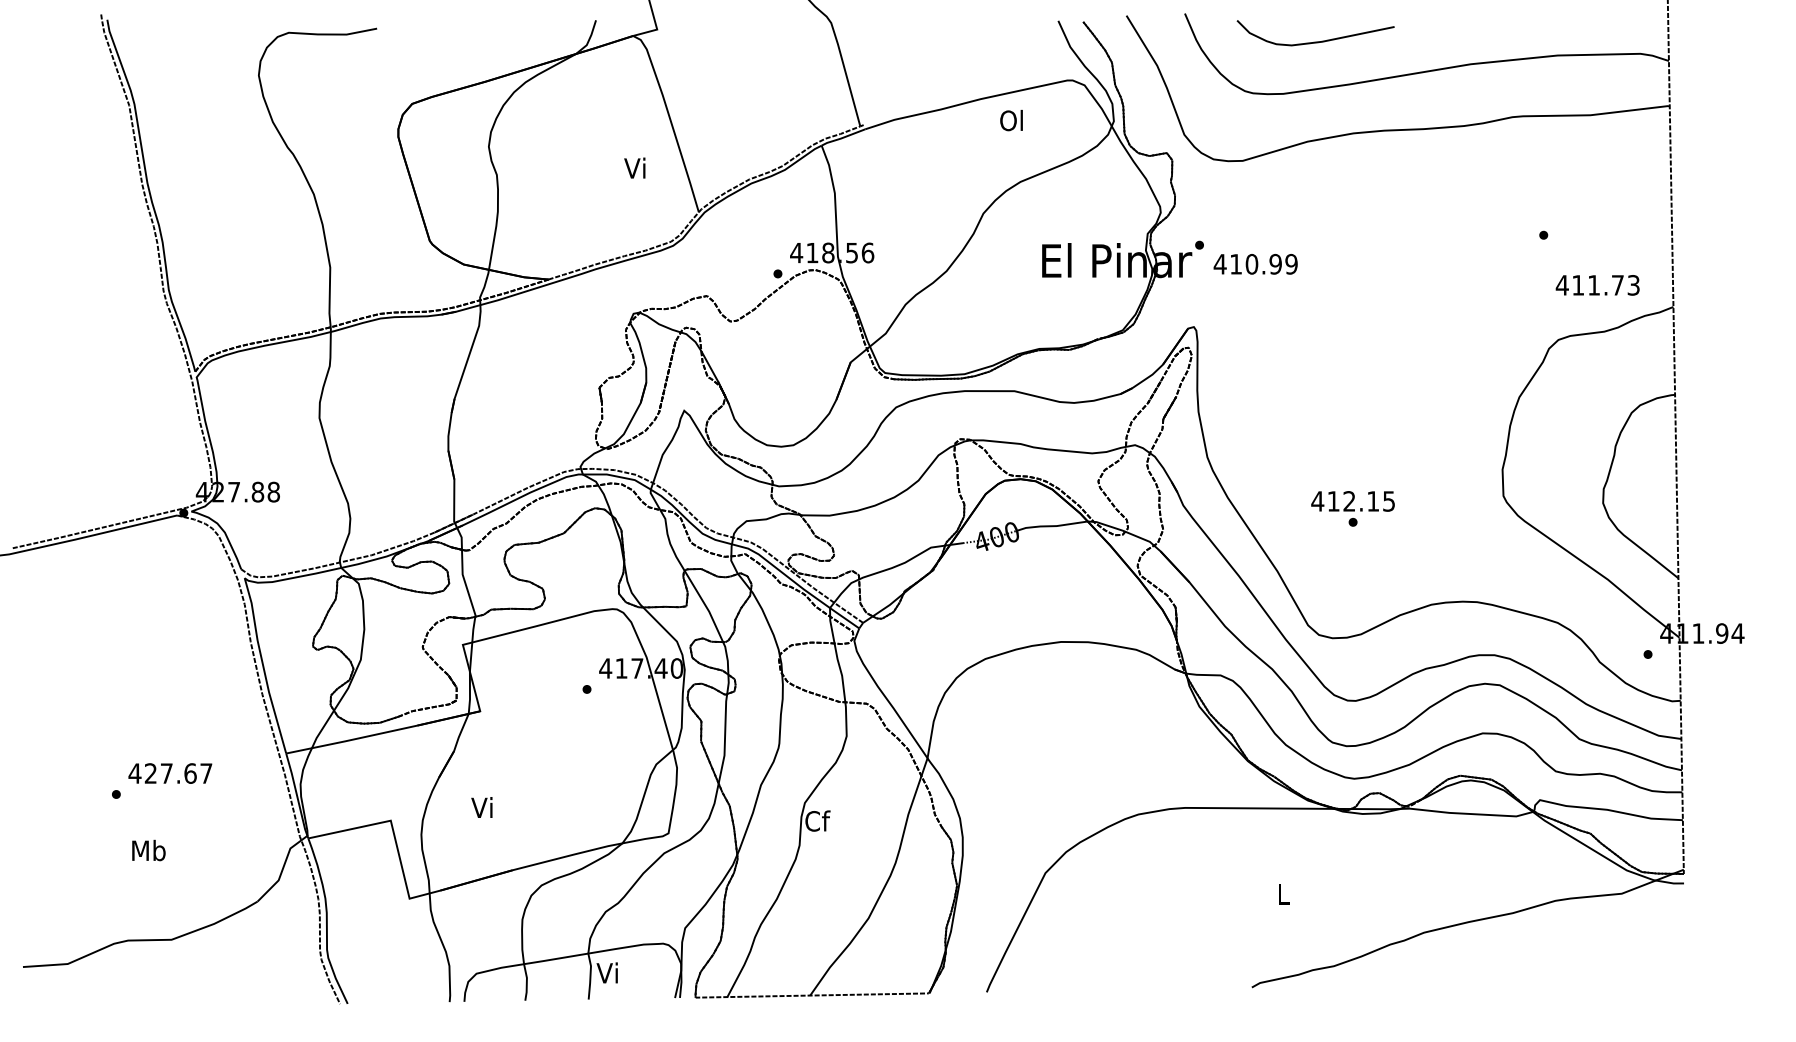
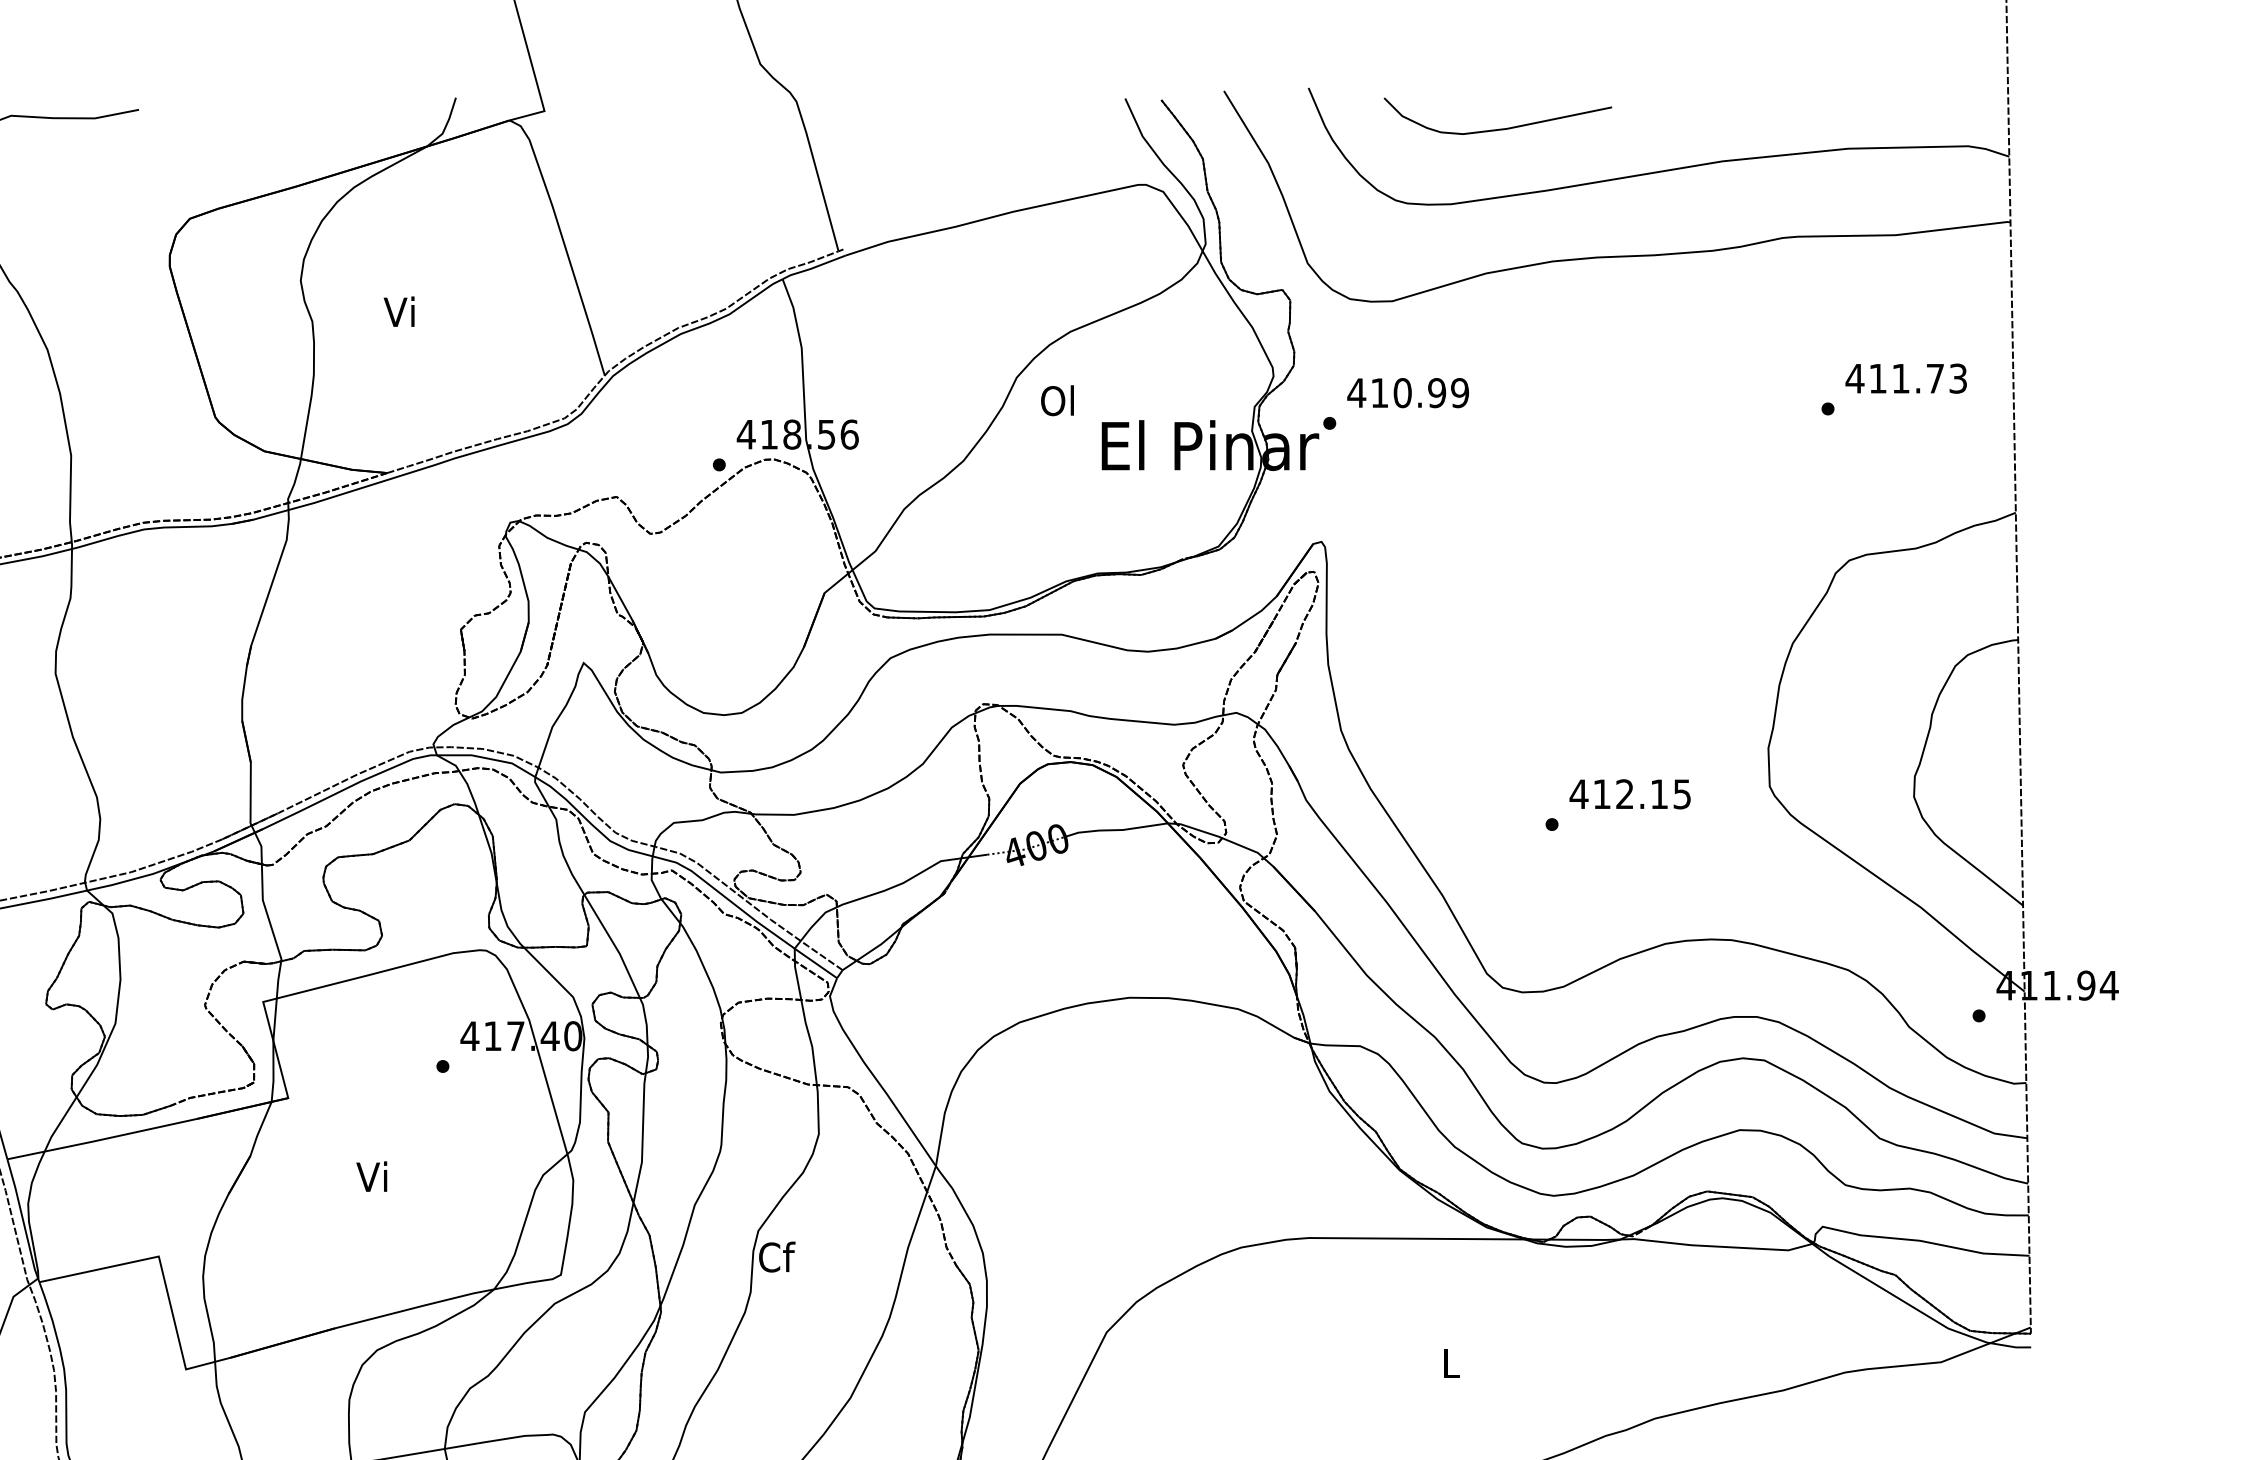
text: (1011, 120) -> (1057, 400), moved
text: (634, 167) -> (398, 310), moved
text: (1255, 264) -> (1407, 393), moved
text: (1597, 285) -> (1905, 378), moved
text: (1352, 501) -> (1629, 794), moved
text: (481, 807) -> (371, 1176), moved

